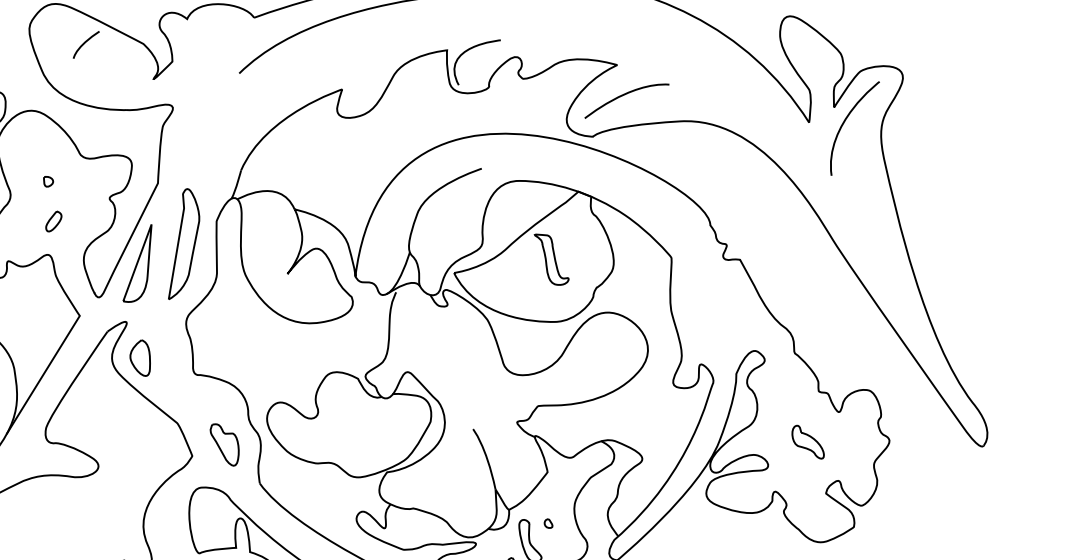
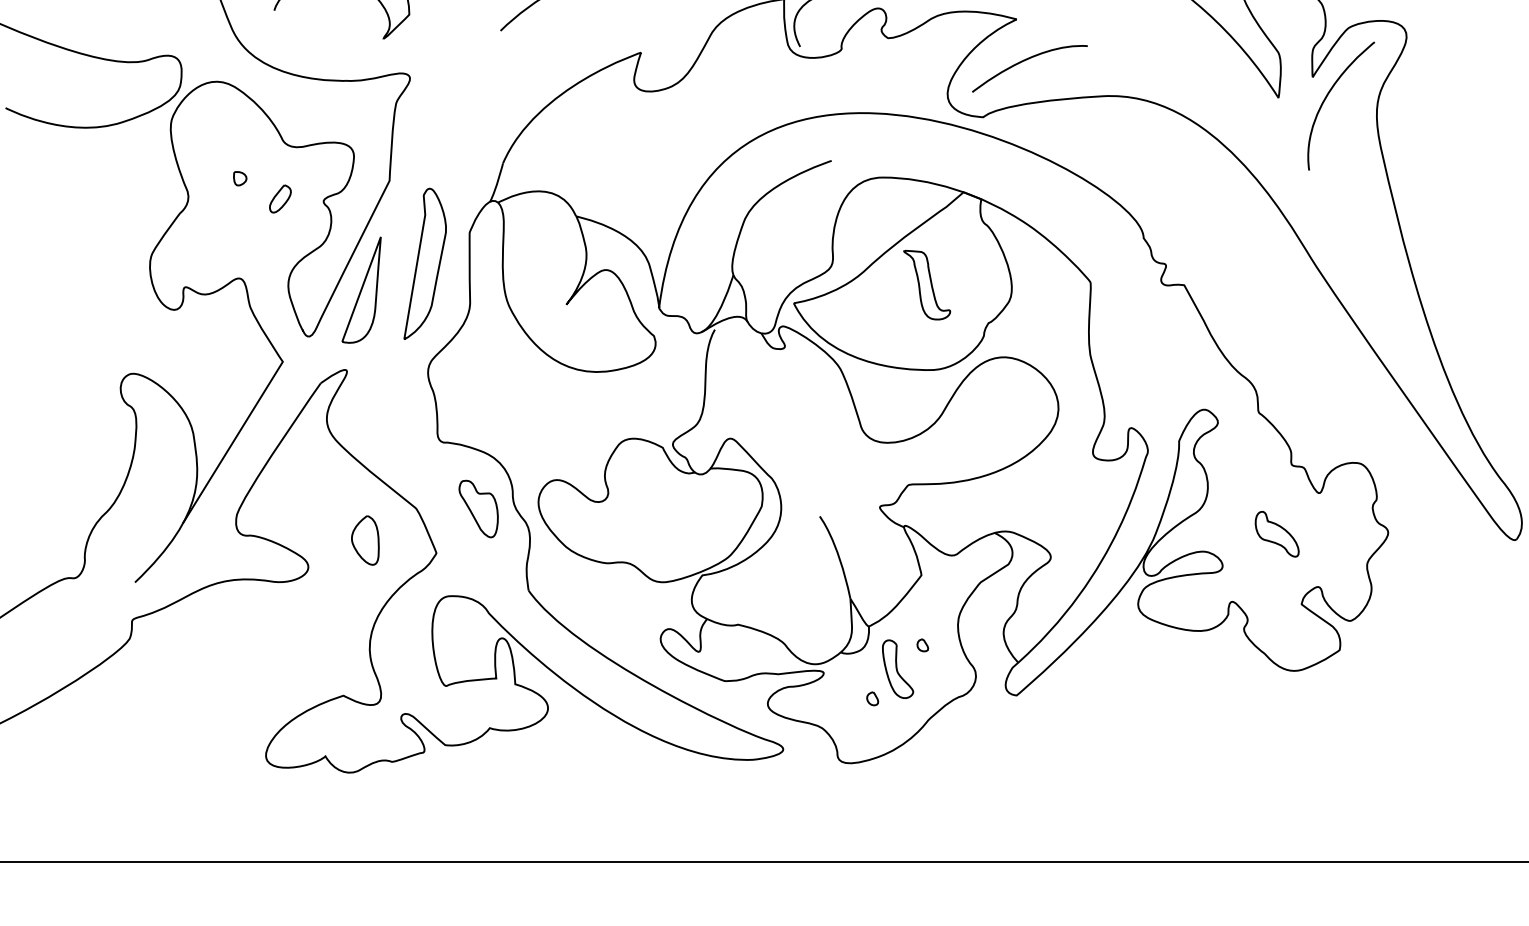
part: (53, 221) -> (280, 198), moved
part: (140, 358) -> (365, 540), moved
part: (224, 444) -> (478, 508), moved

